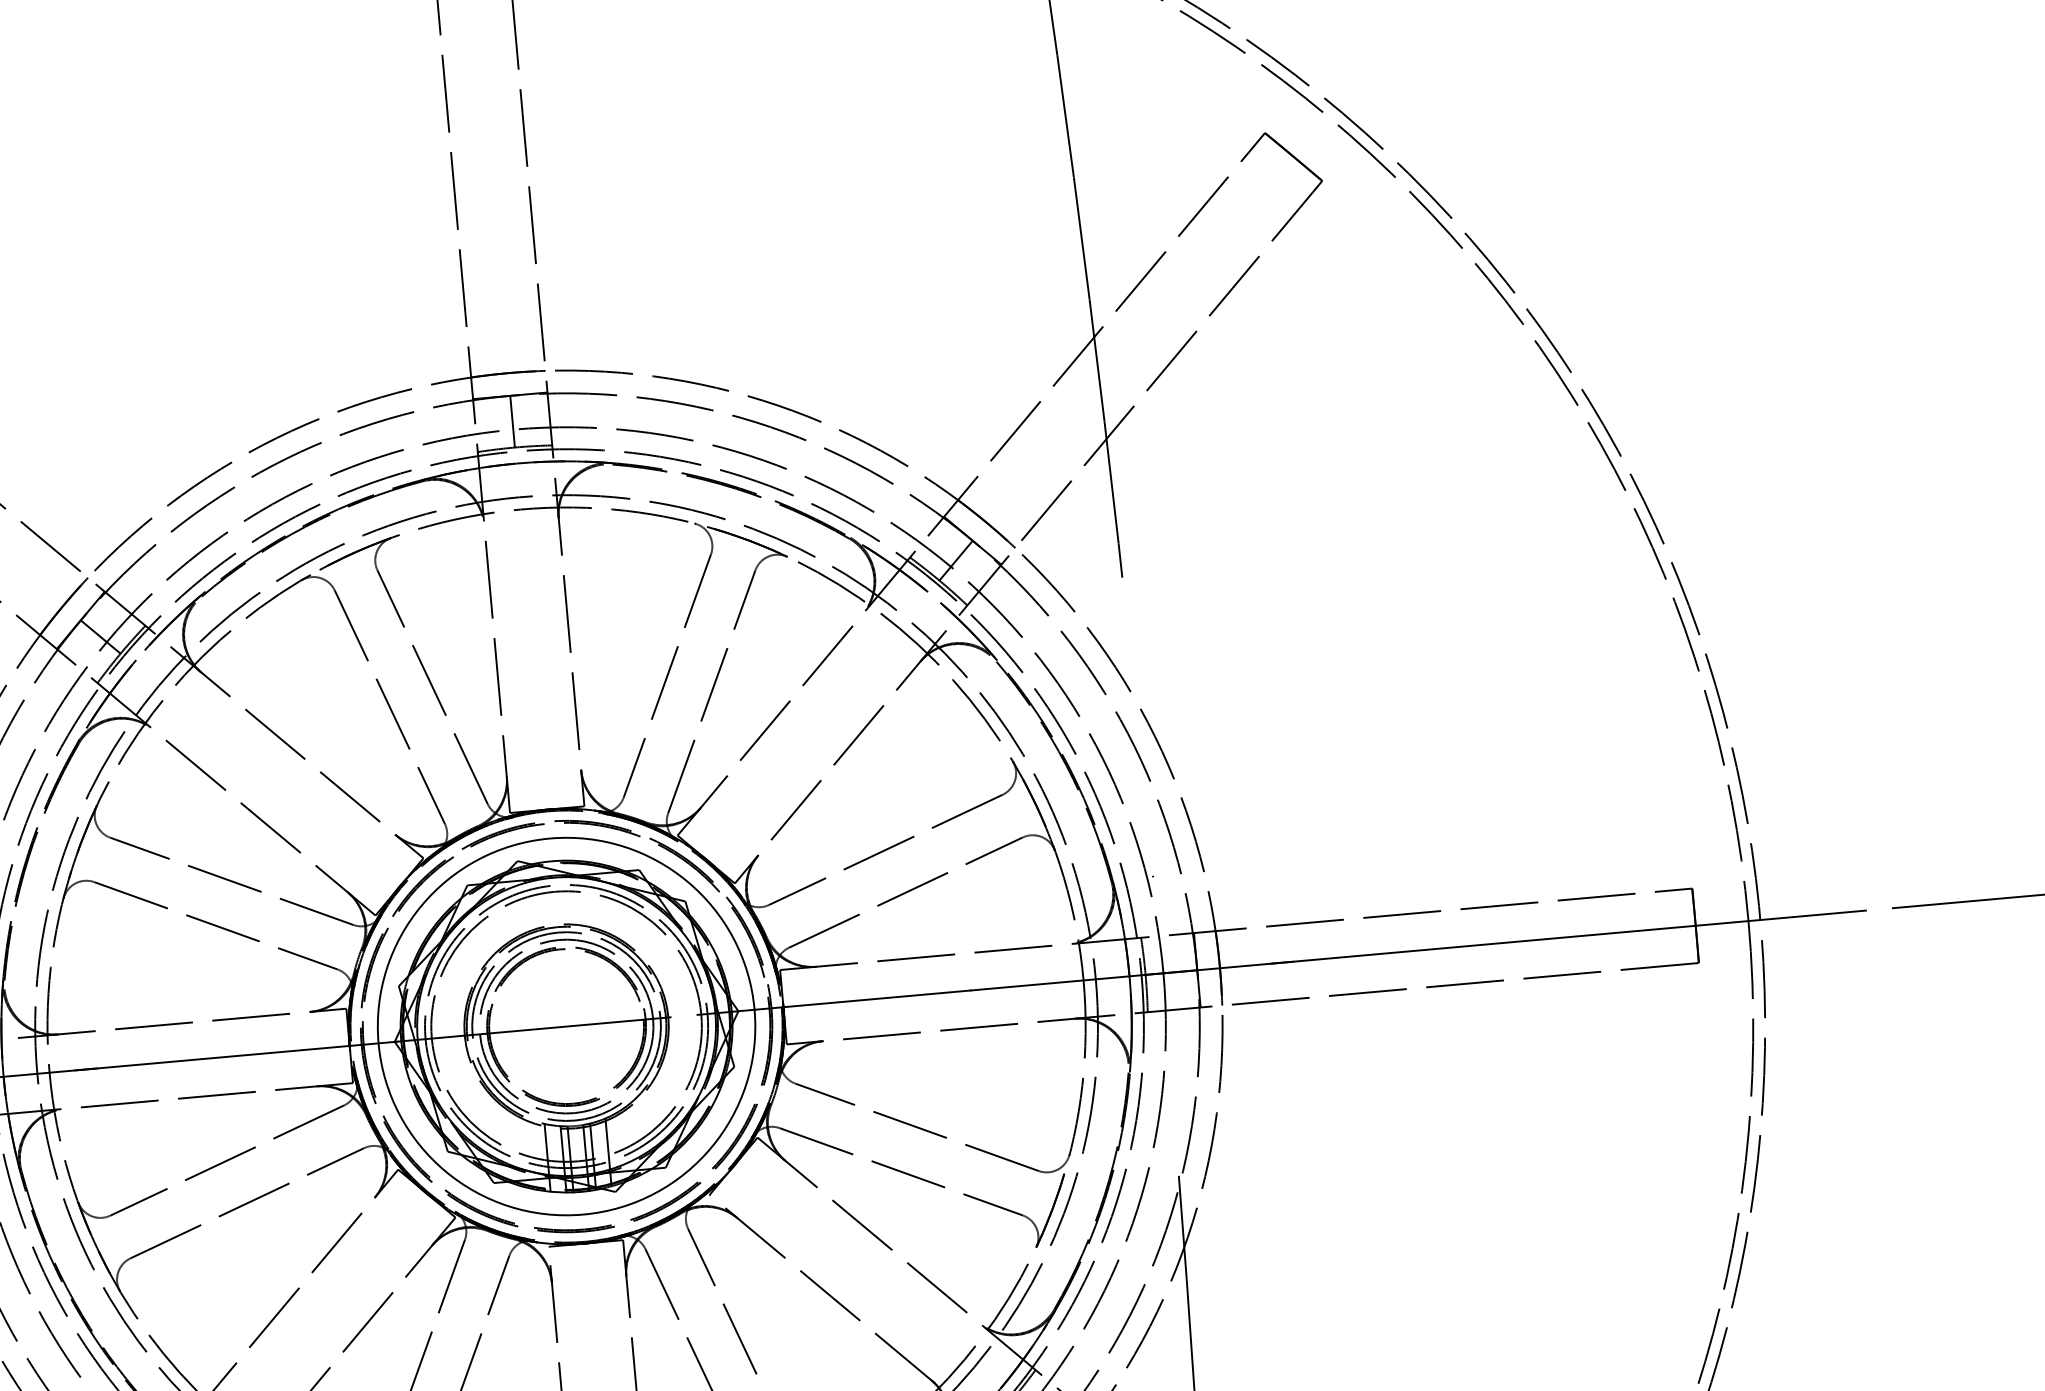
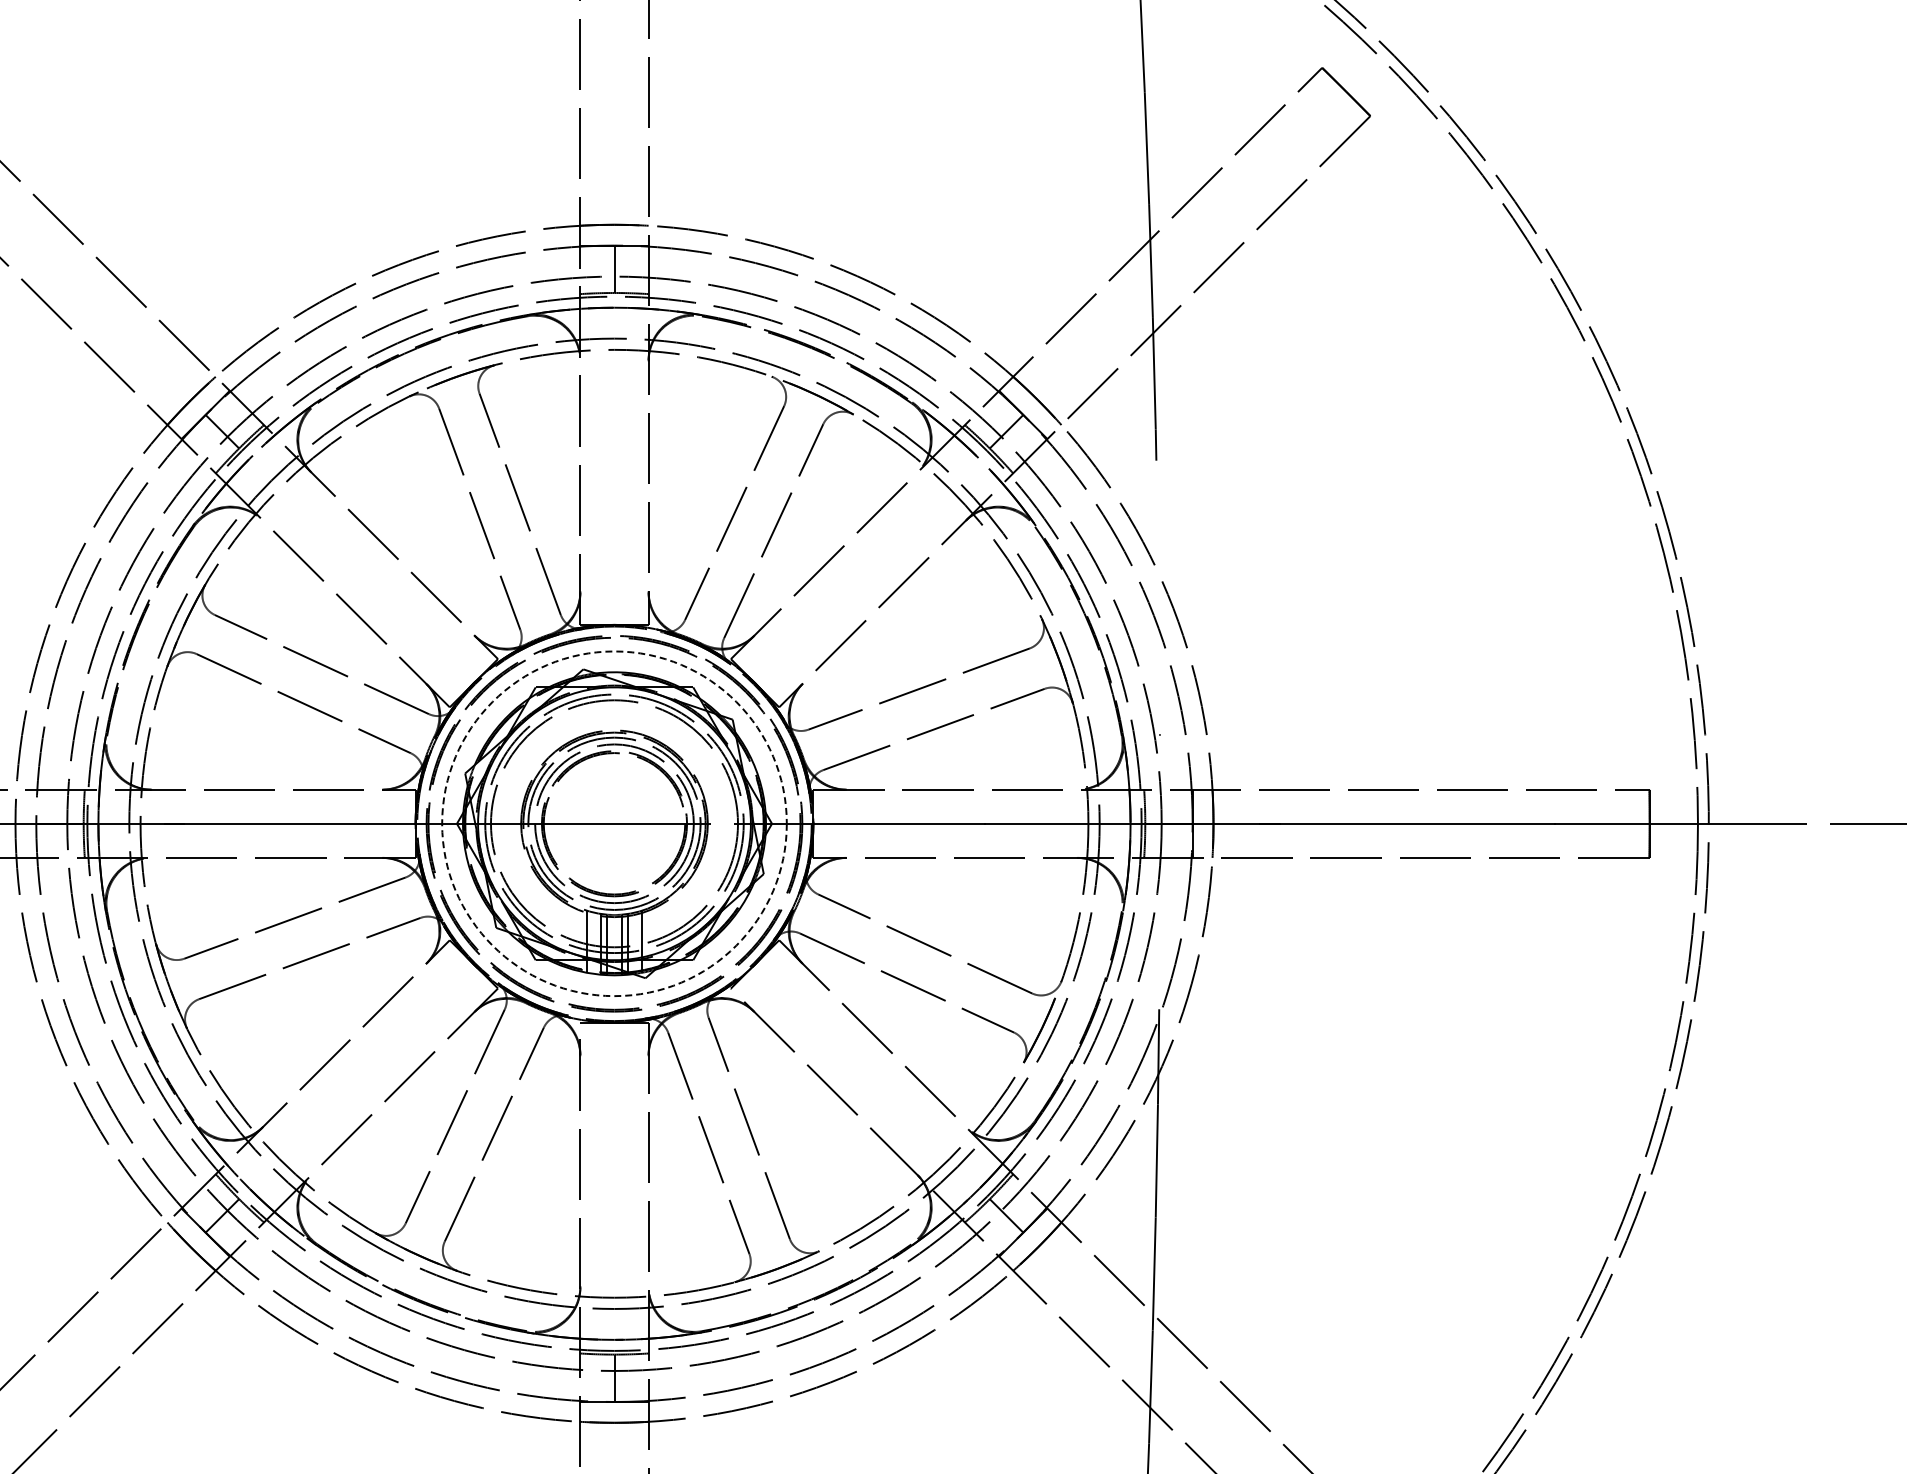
circle: (566, 1026) -> (614, 823), solid -> dashed

